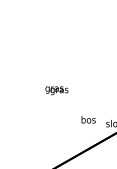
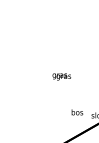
text: (56, 90) -> (61, 76), moved

